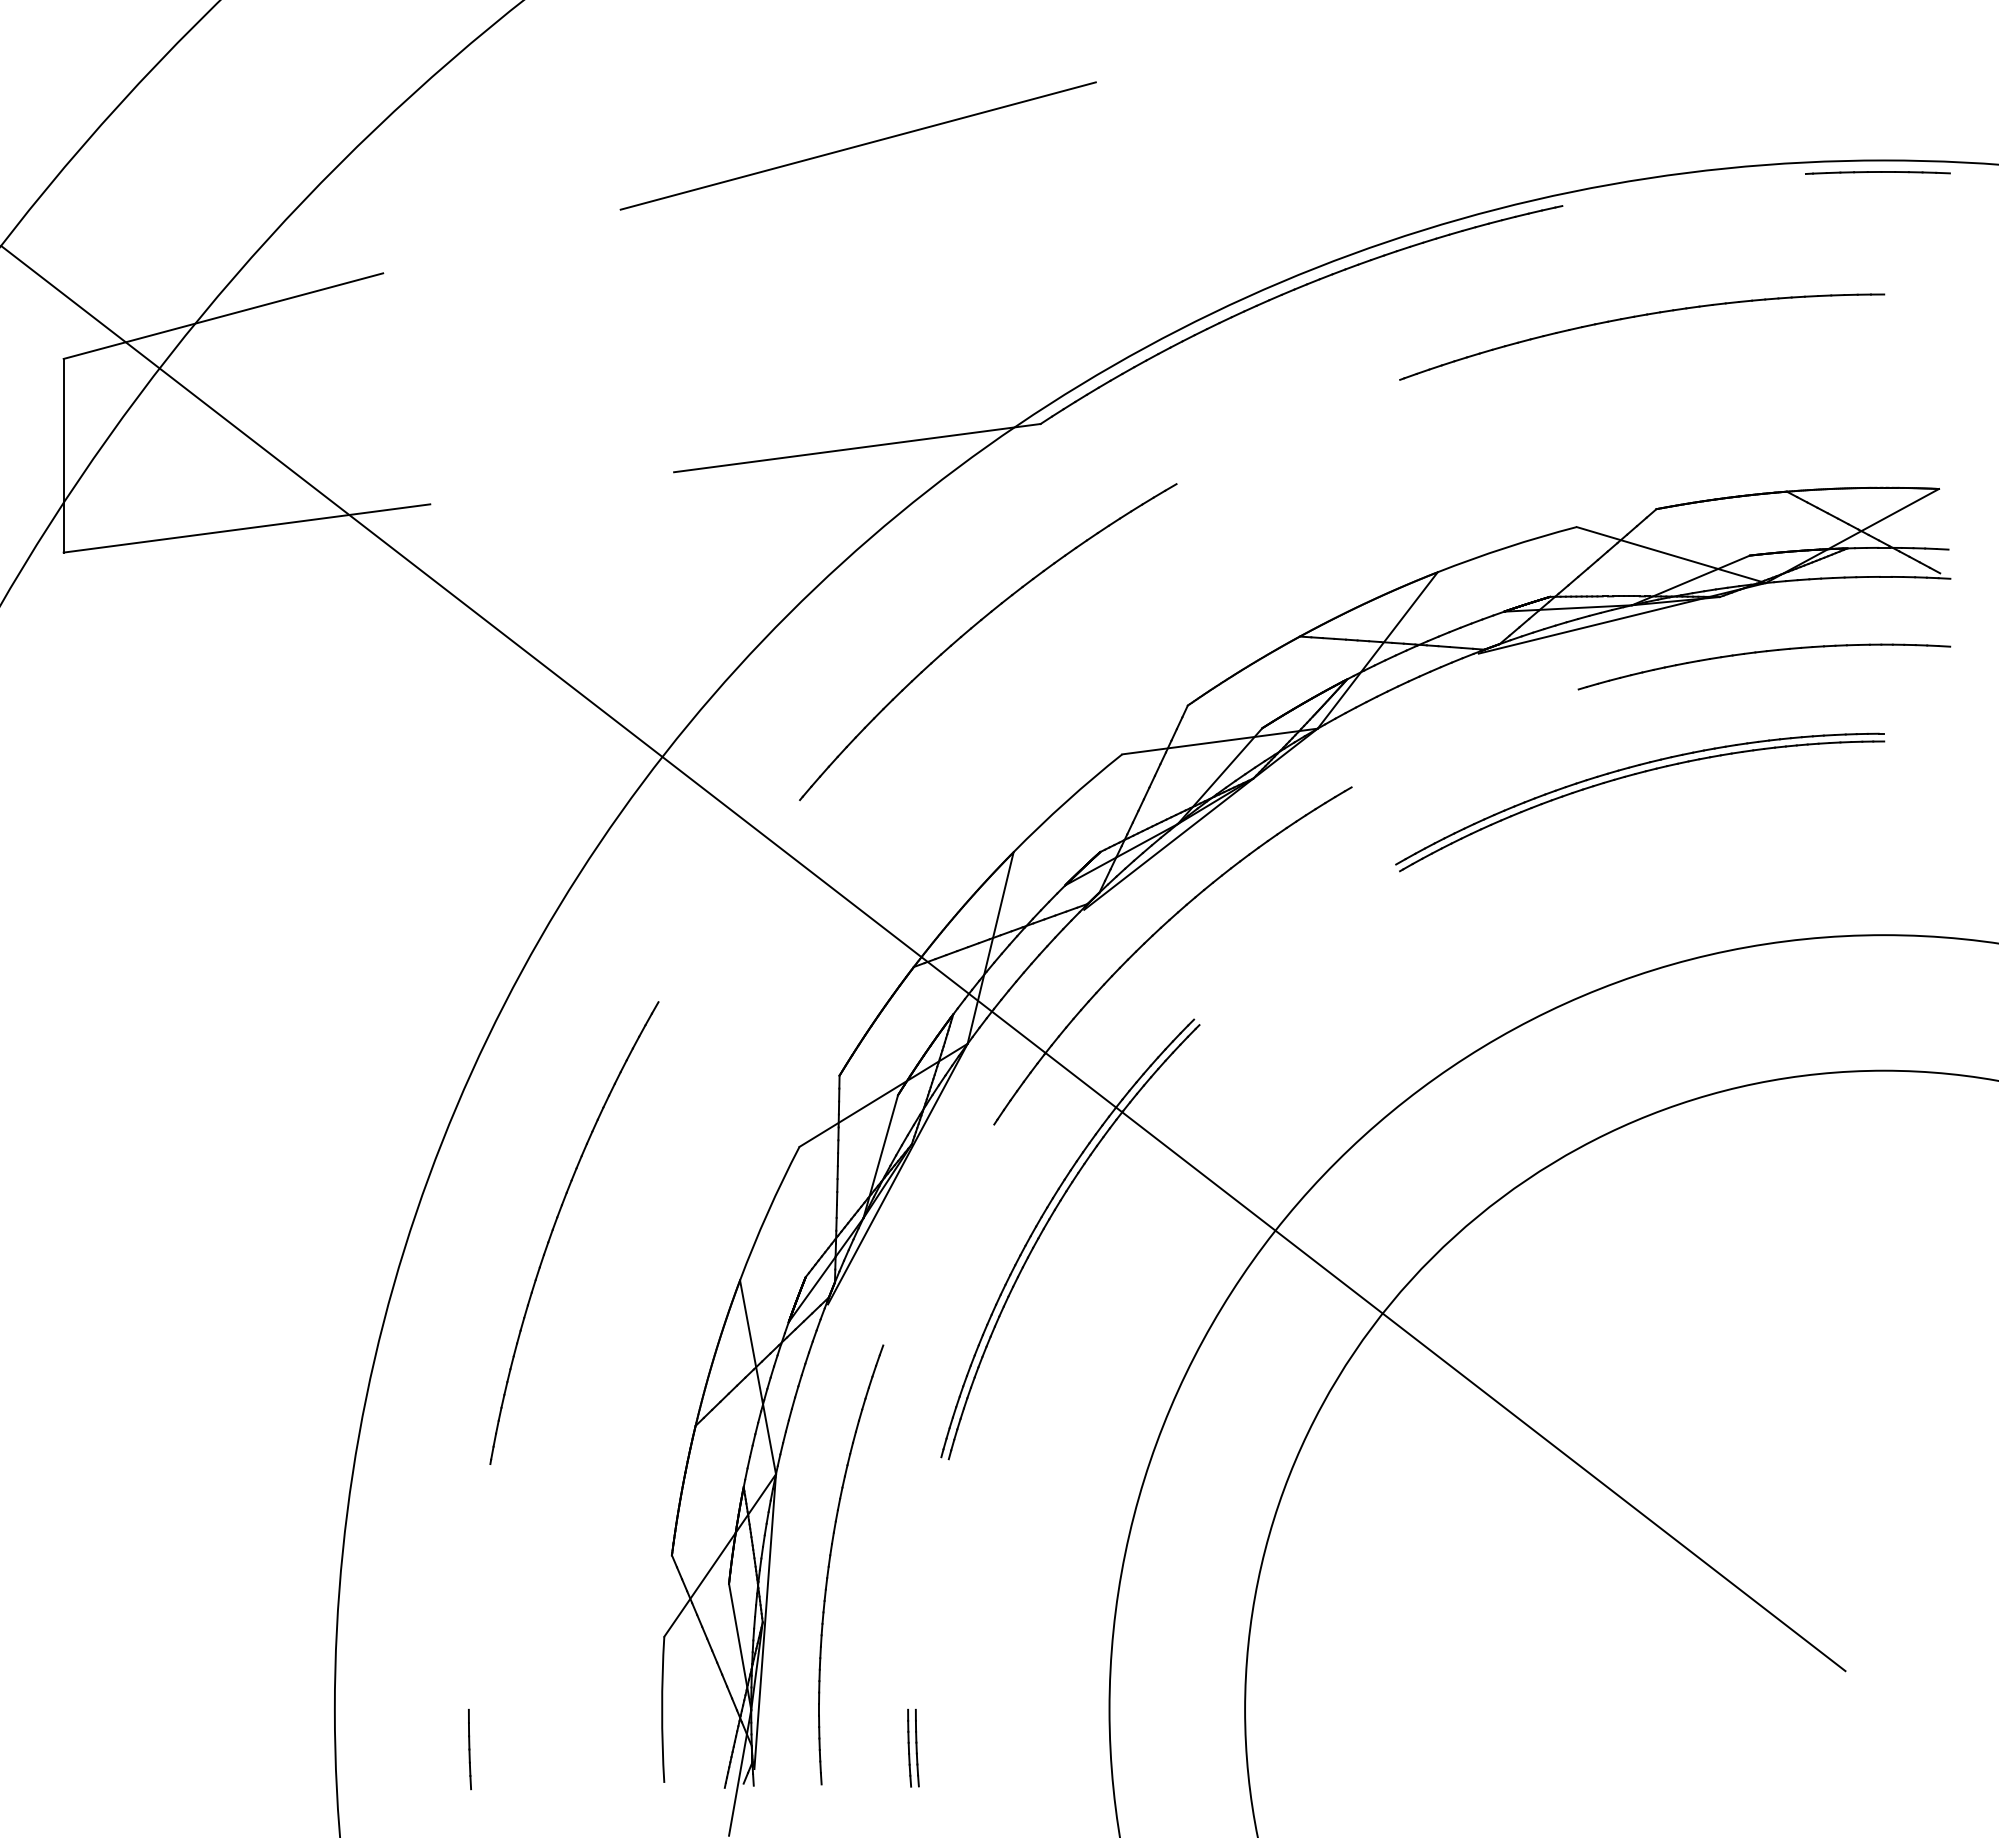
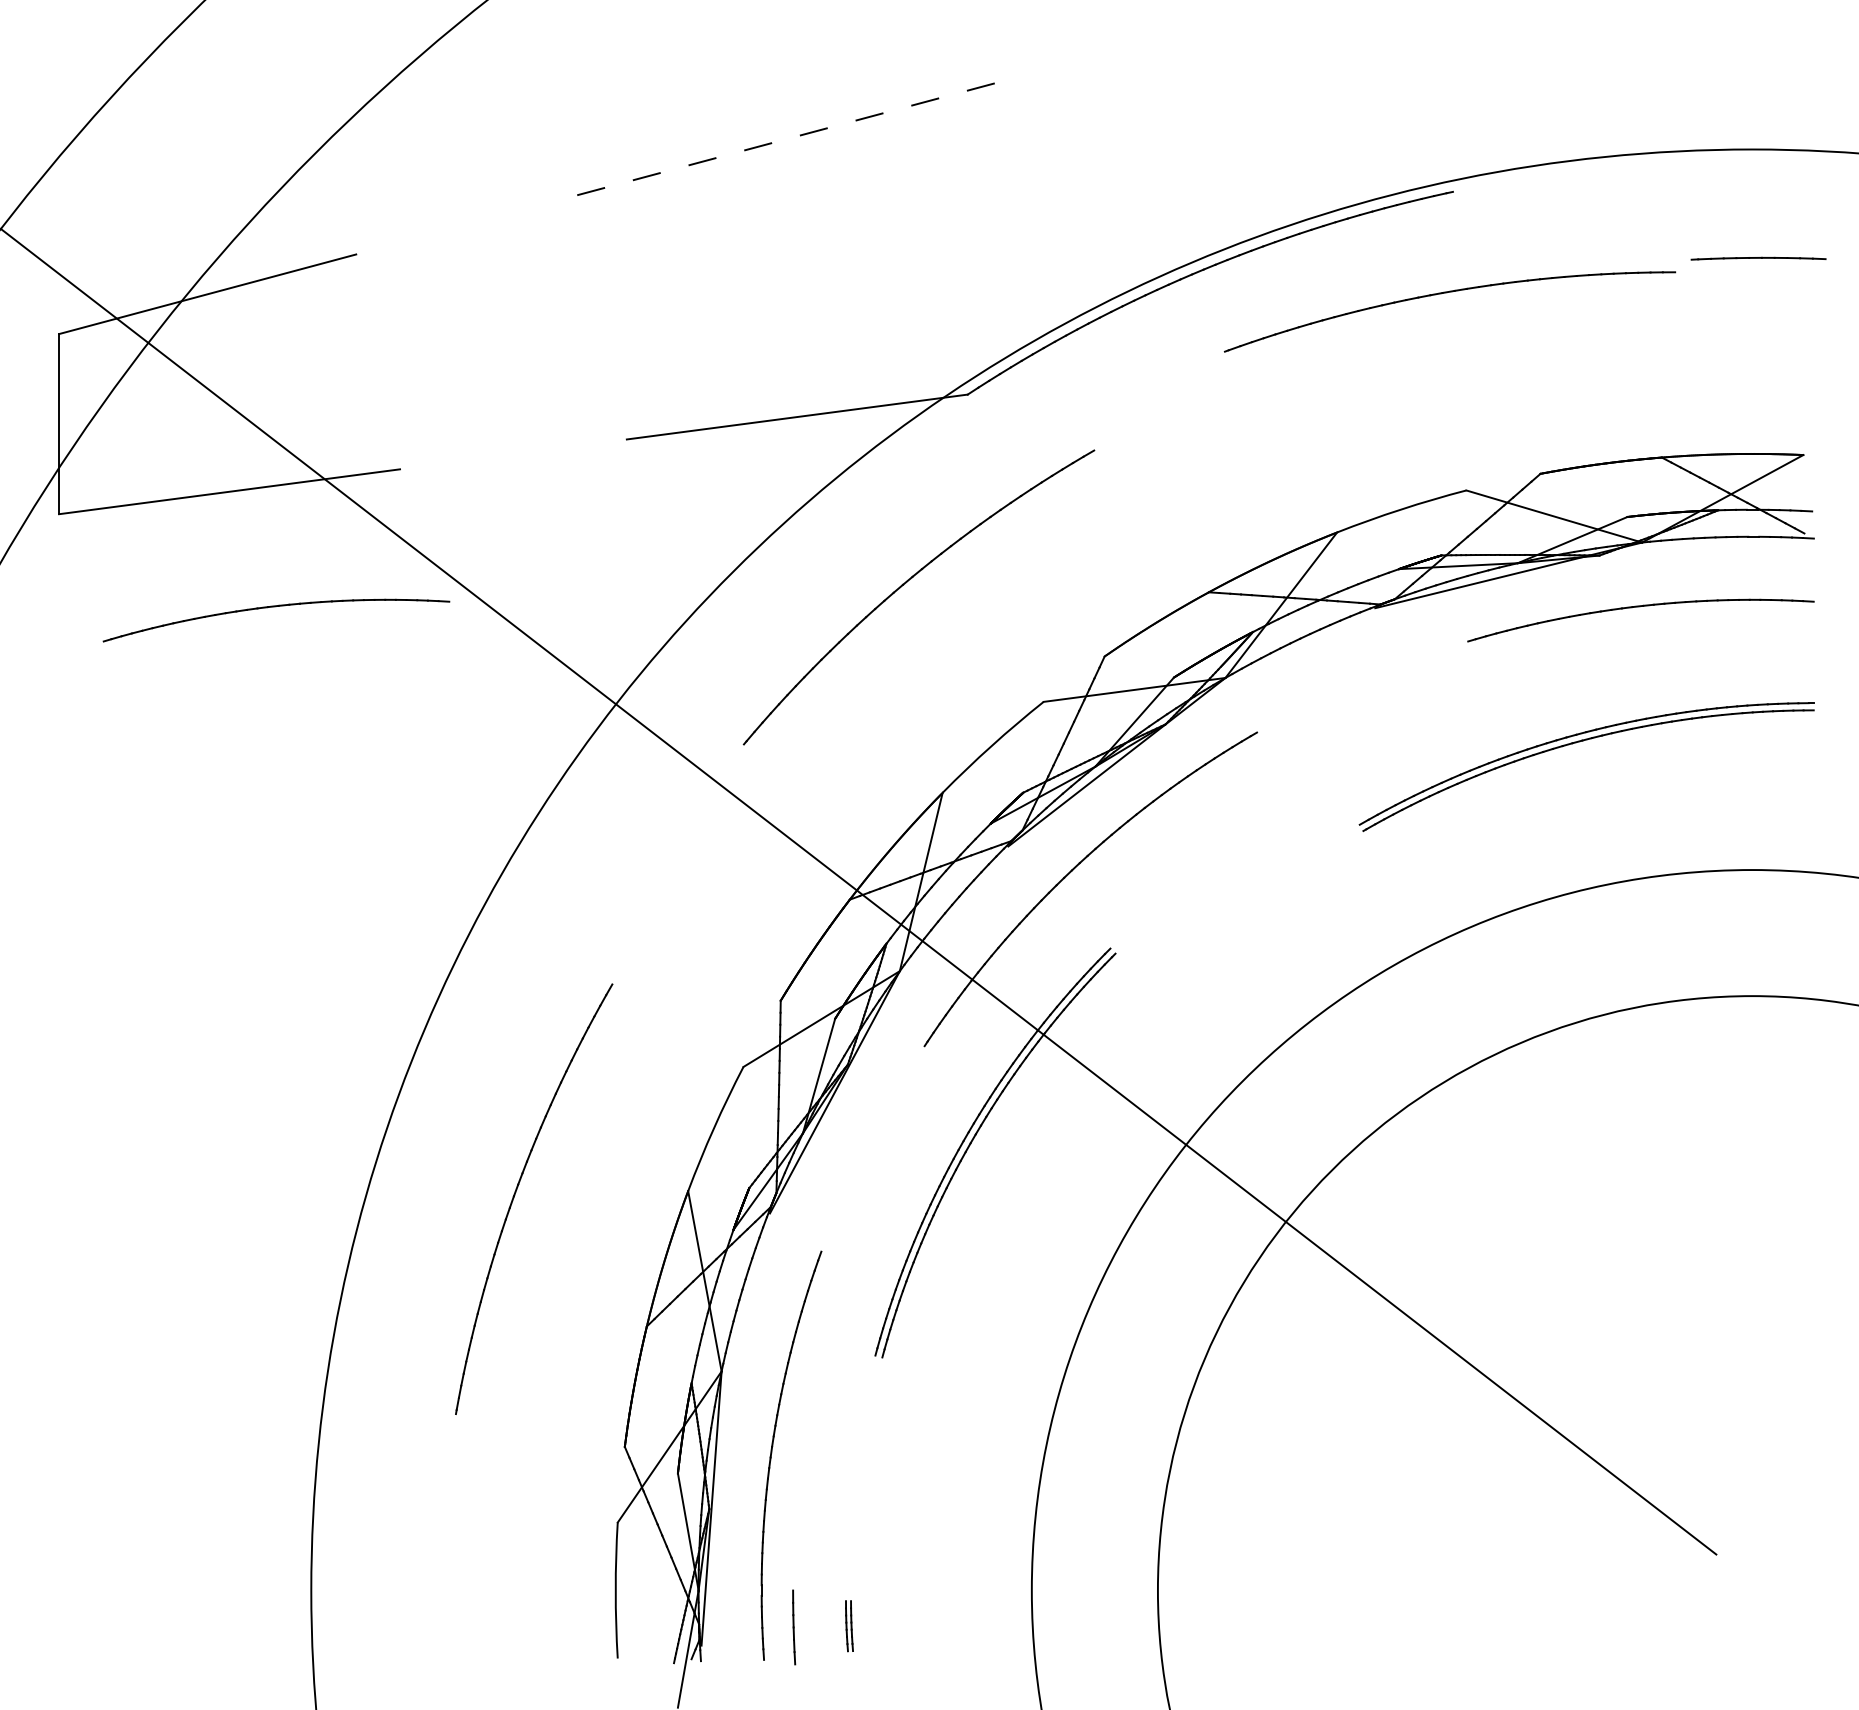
line: (858, 146) -> (798, 136), solid -> dashed
part: (1877, 172) -> (1758, 258), moved
part: (1637, 317) -> (1445, 293), moved
part: (297, 652) -> (276, 607), added
part: (1634, 775) -> (1581, 741), moved
part: (555, 1225) -> (516, 1192), moved
part: (913, 1747) -> (849, 1625), size x0.7
line: (469, 1749) -> (793, 1627), moved

